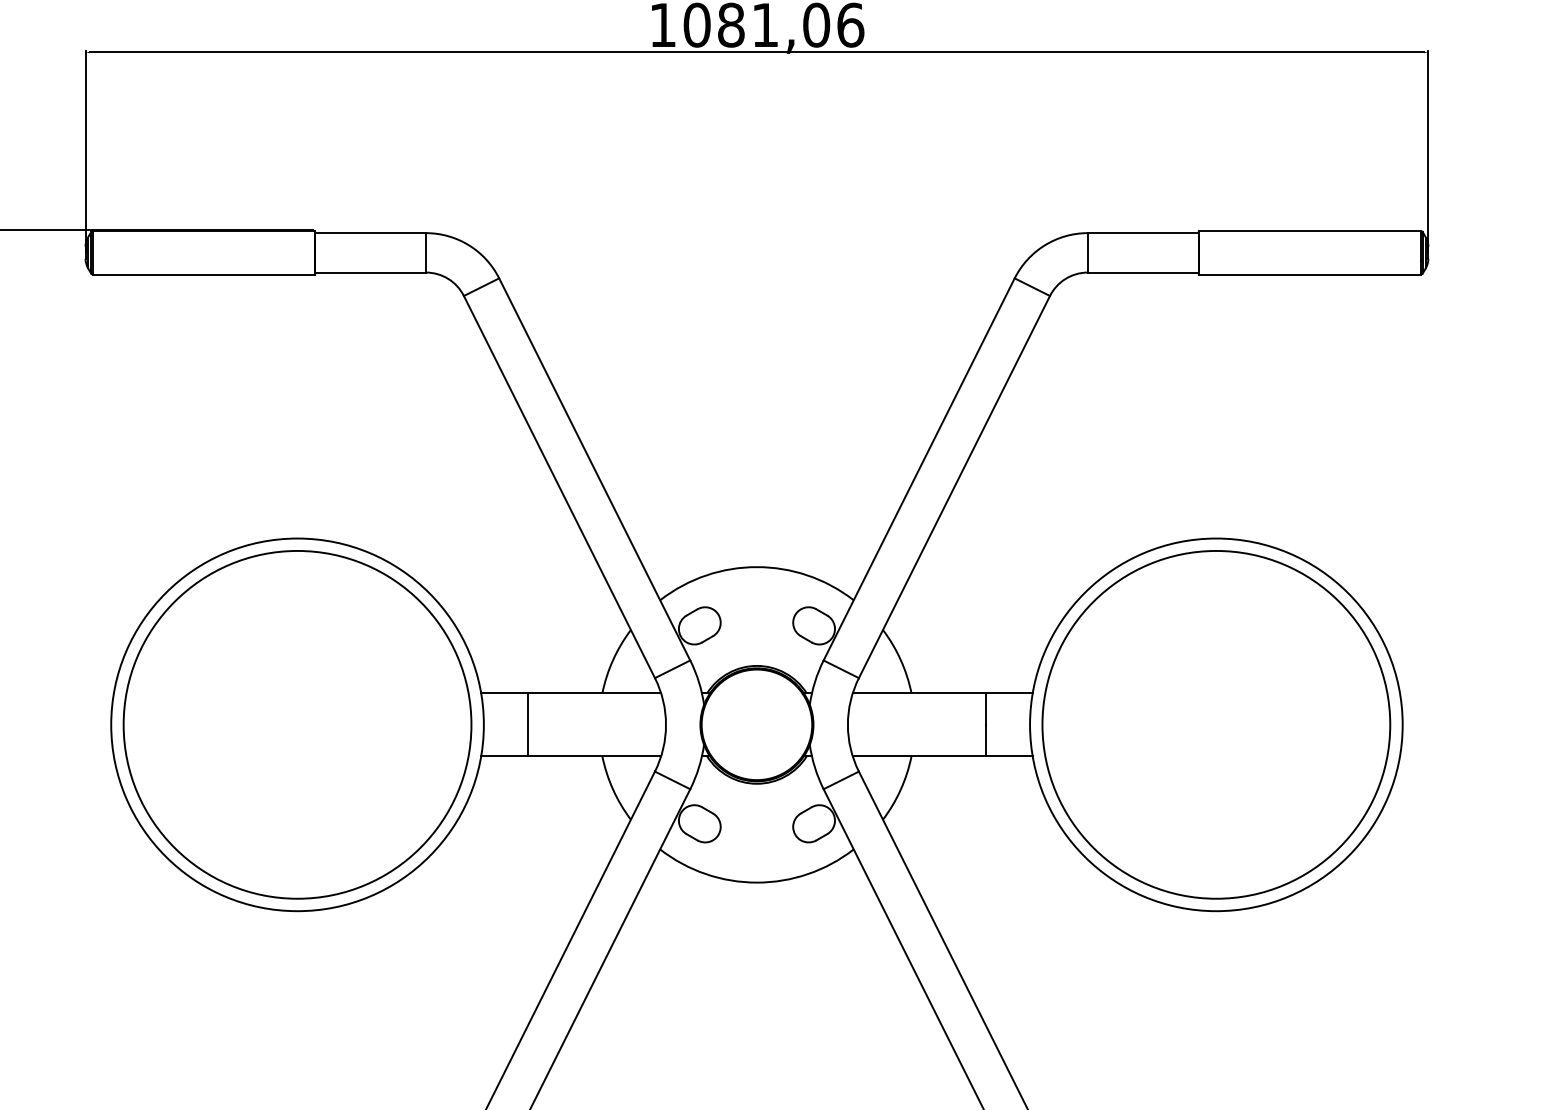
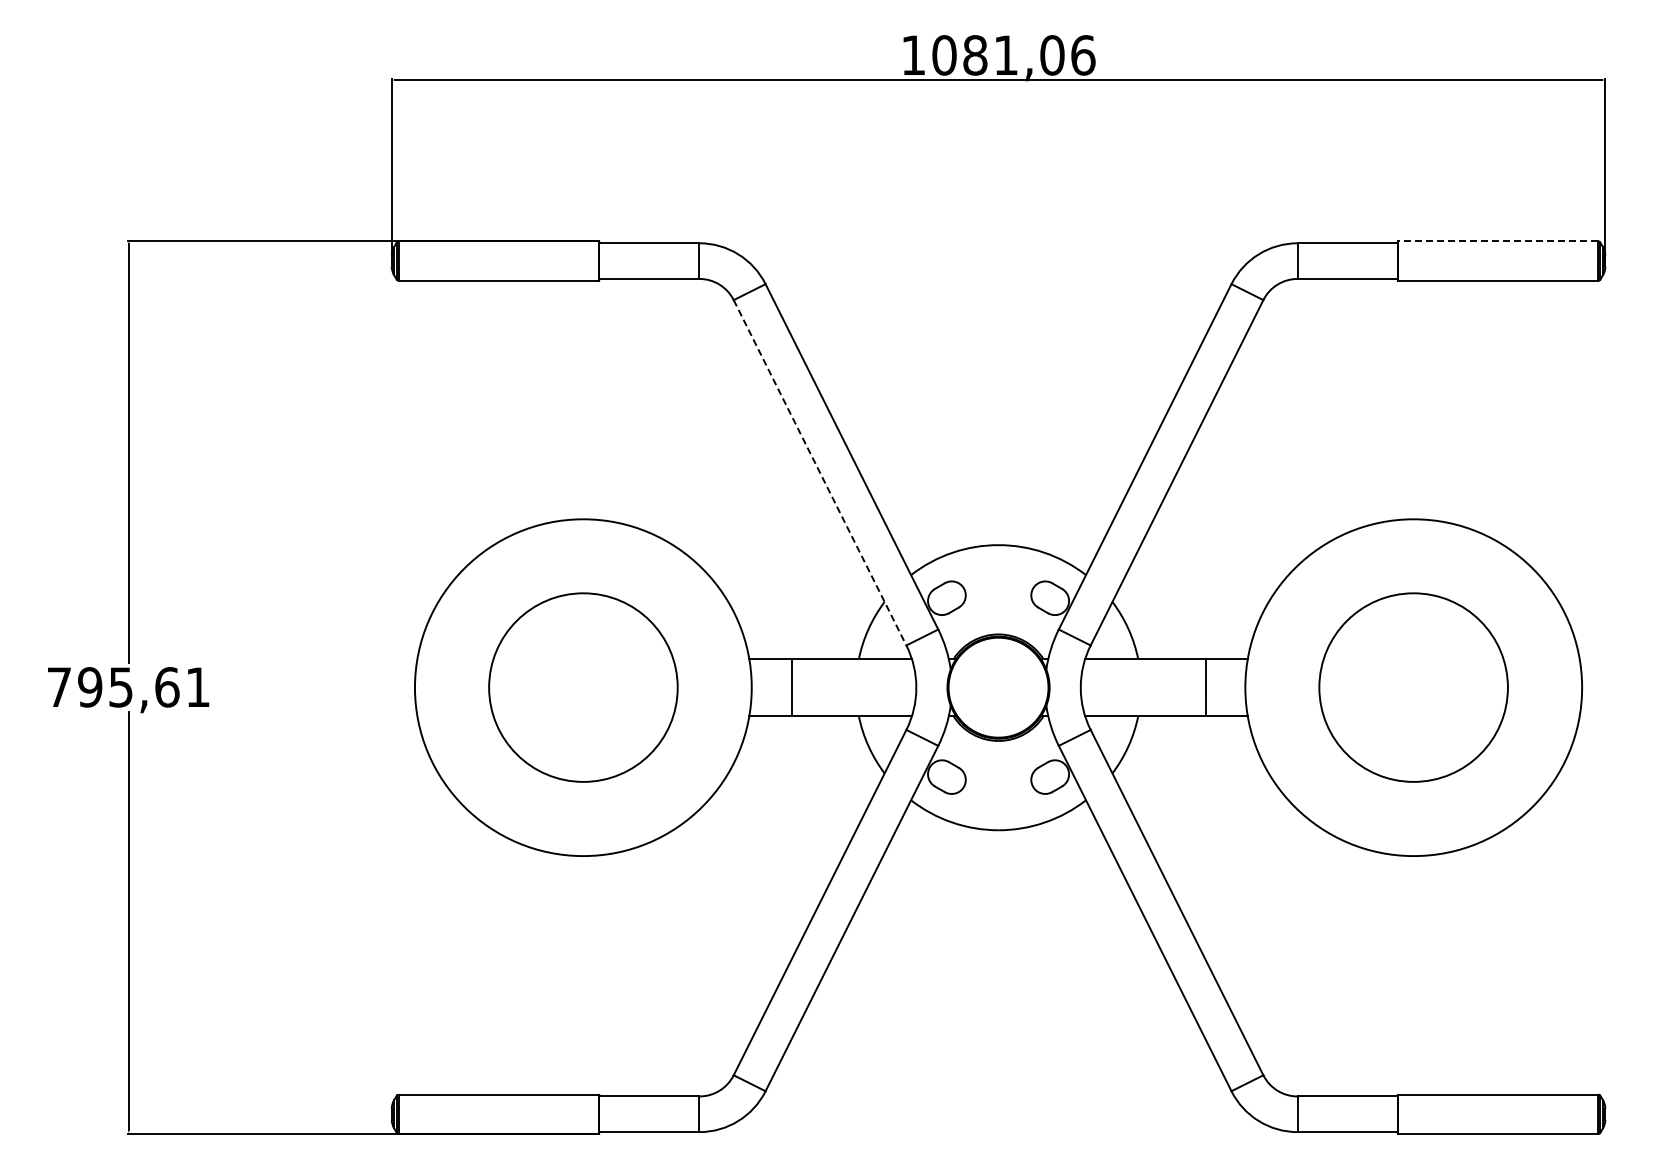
line: (1309, 231) -> (1497, 241), solid -> dashed
line: (559, 487) -> (820, 473), solid -> dashed
circle: (297, 724) -> (583, 687), size x0.6
circle: (1216, 724) -> (1413, 687), size x0.6

